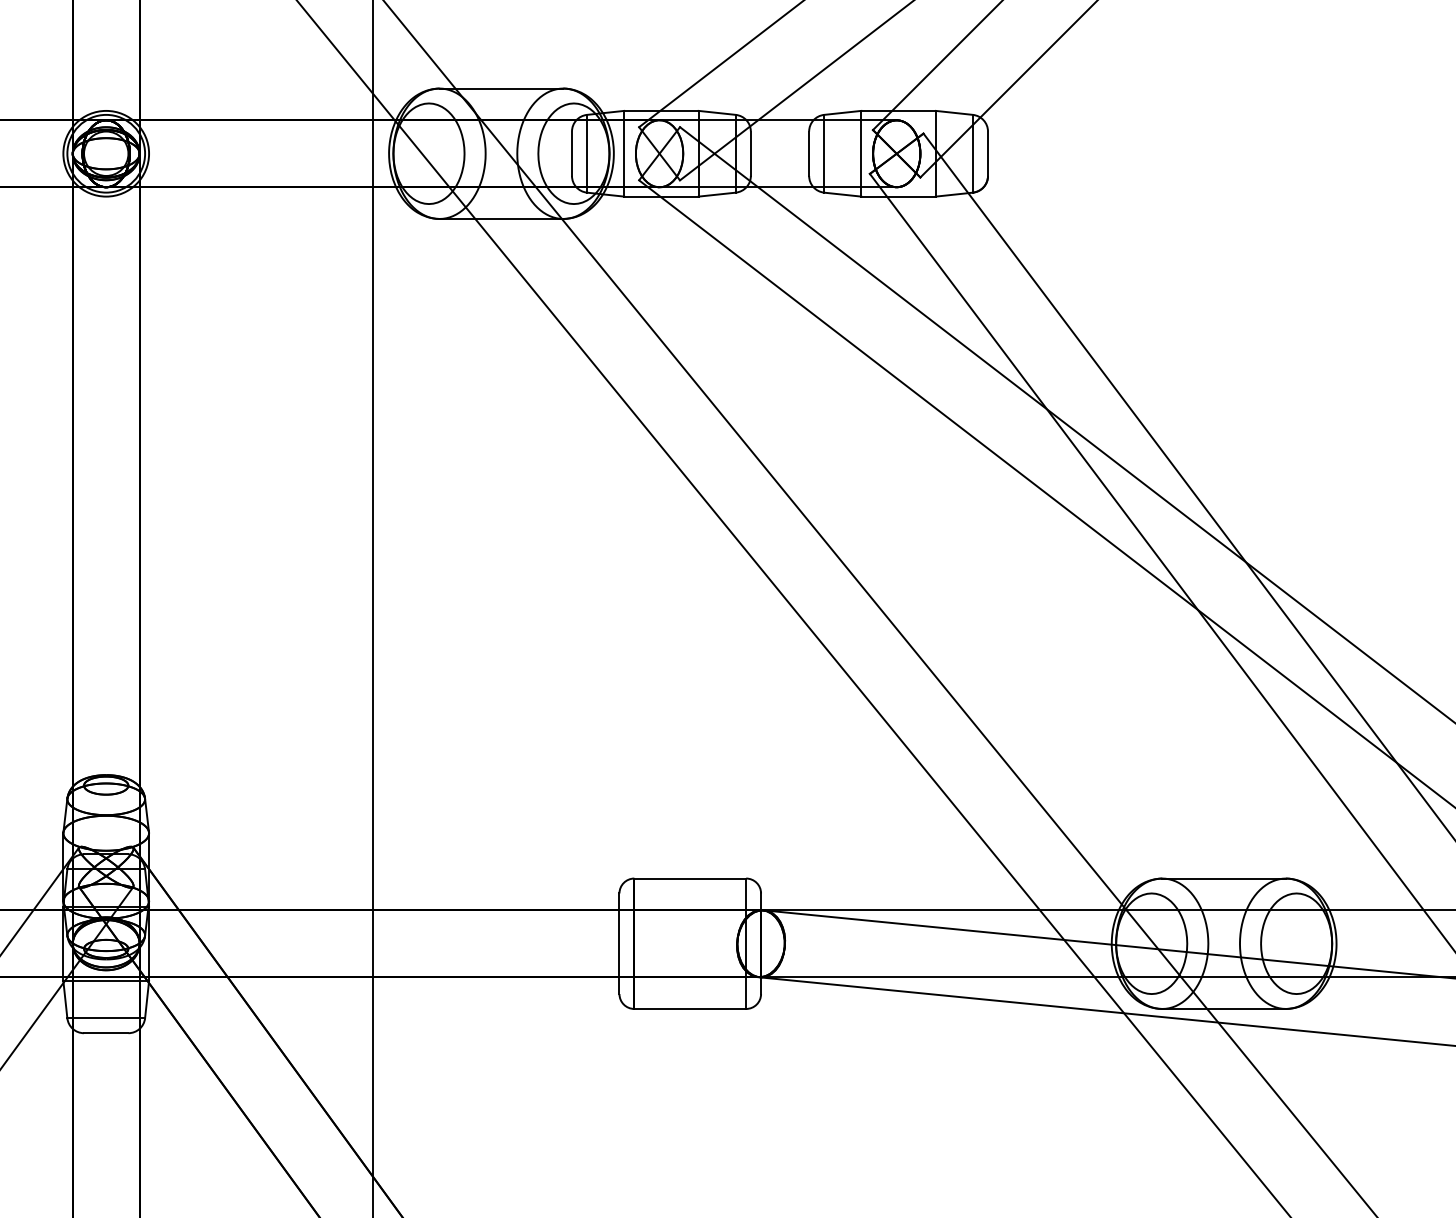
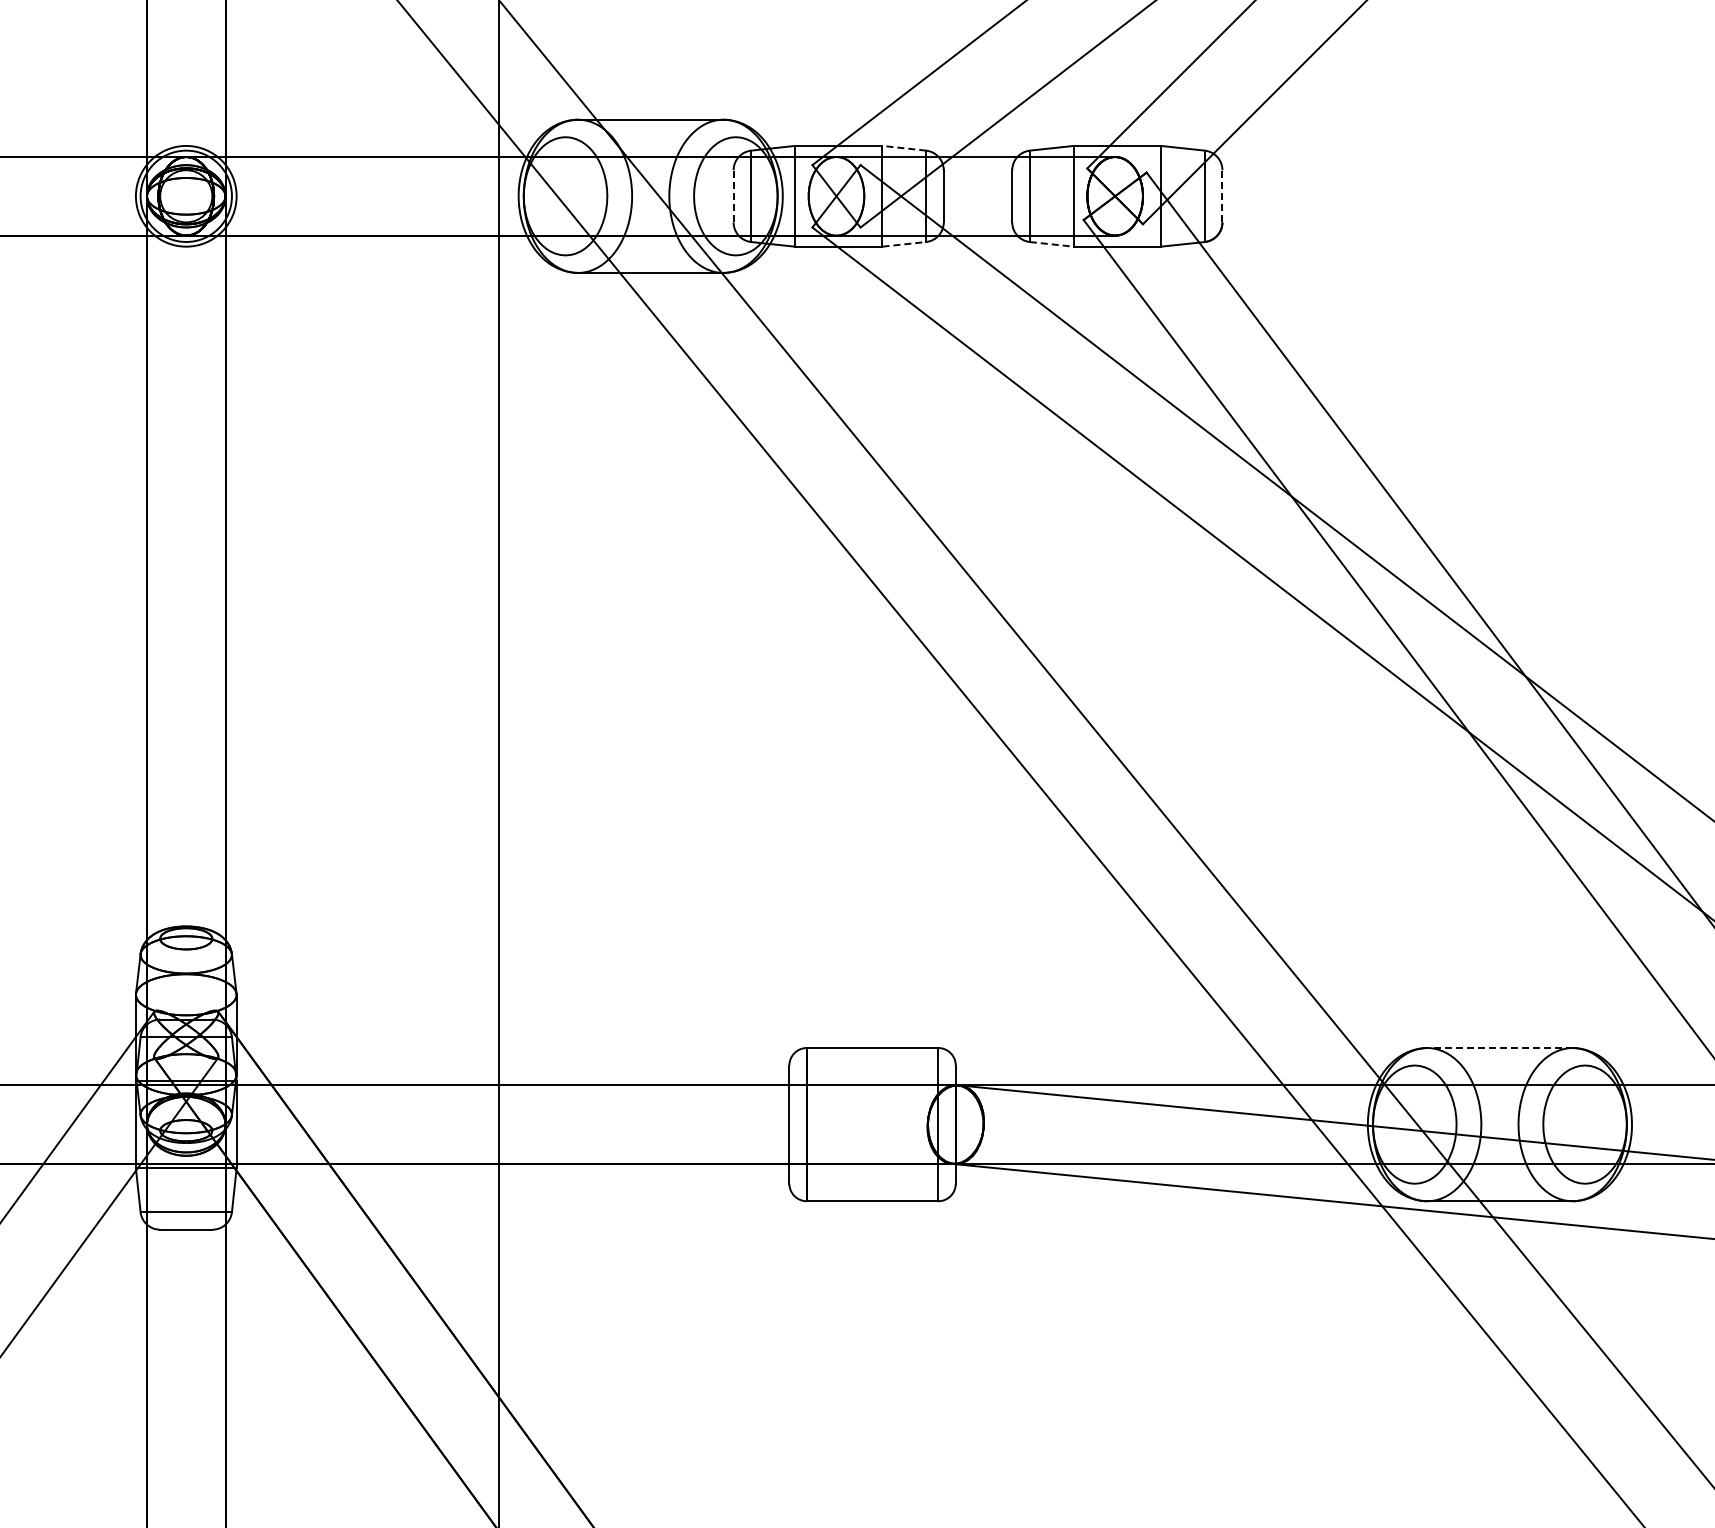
line: (717, 113) -> (904, 148), solid -> dashed
line: (571, 153) -> (733, 195), solid -> dashed
line: (988, 153) -> (1222, 195), solid -> dashed
line: (717, 194) -> (904, 244), solid -> dashed
line: (842, 194) -> (1051, 244), solid -> dashed
line: (1223, 878) -> (1499, 1048), solid -> dashed

